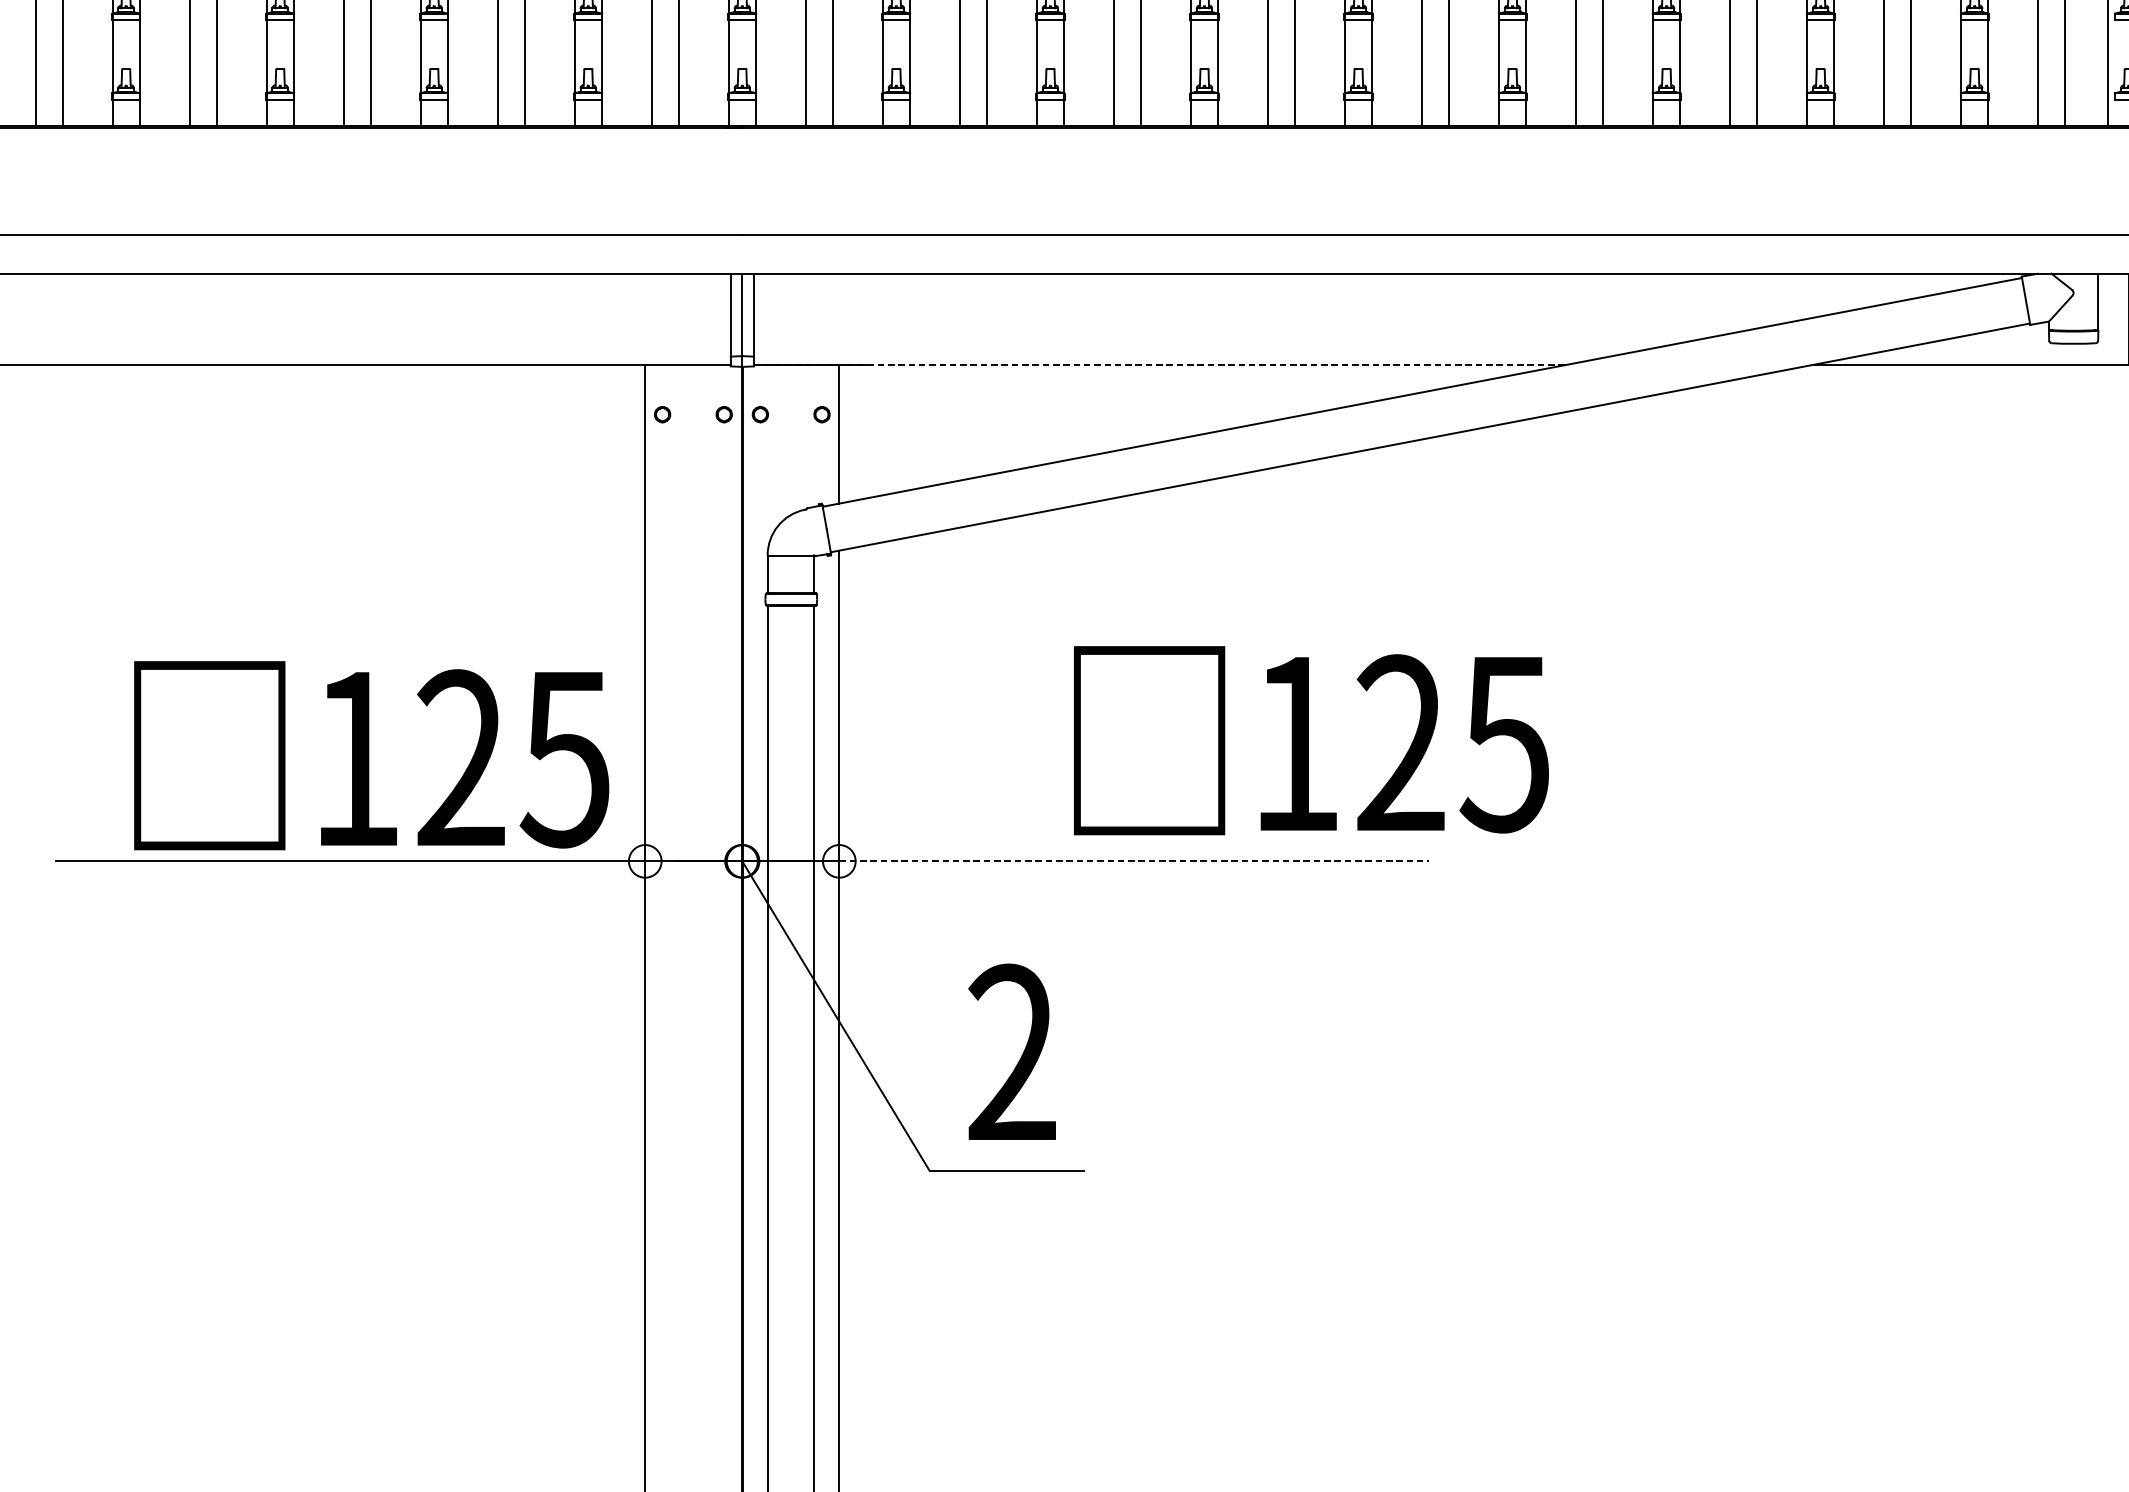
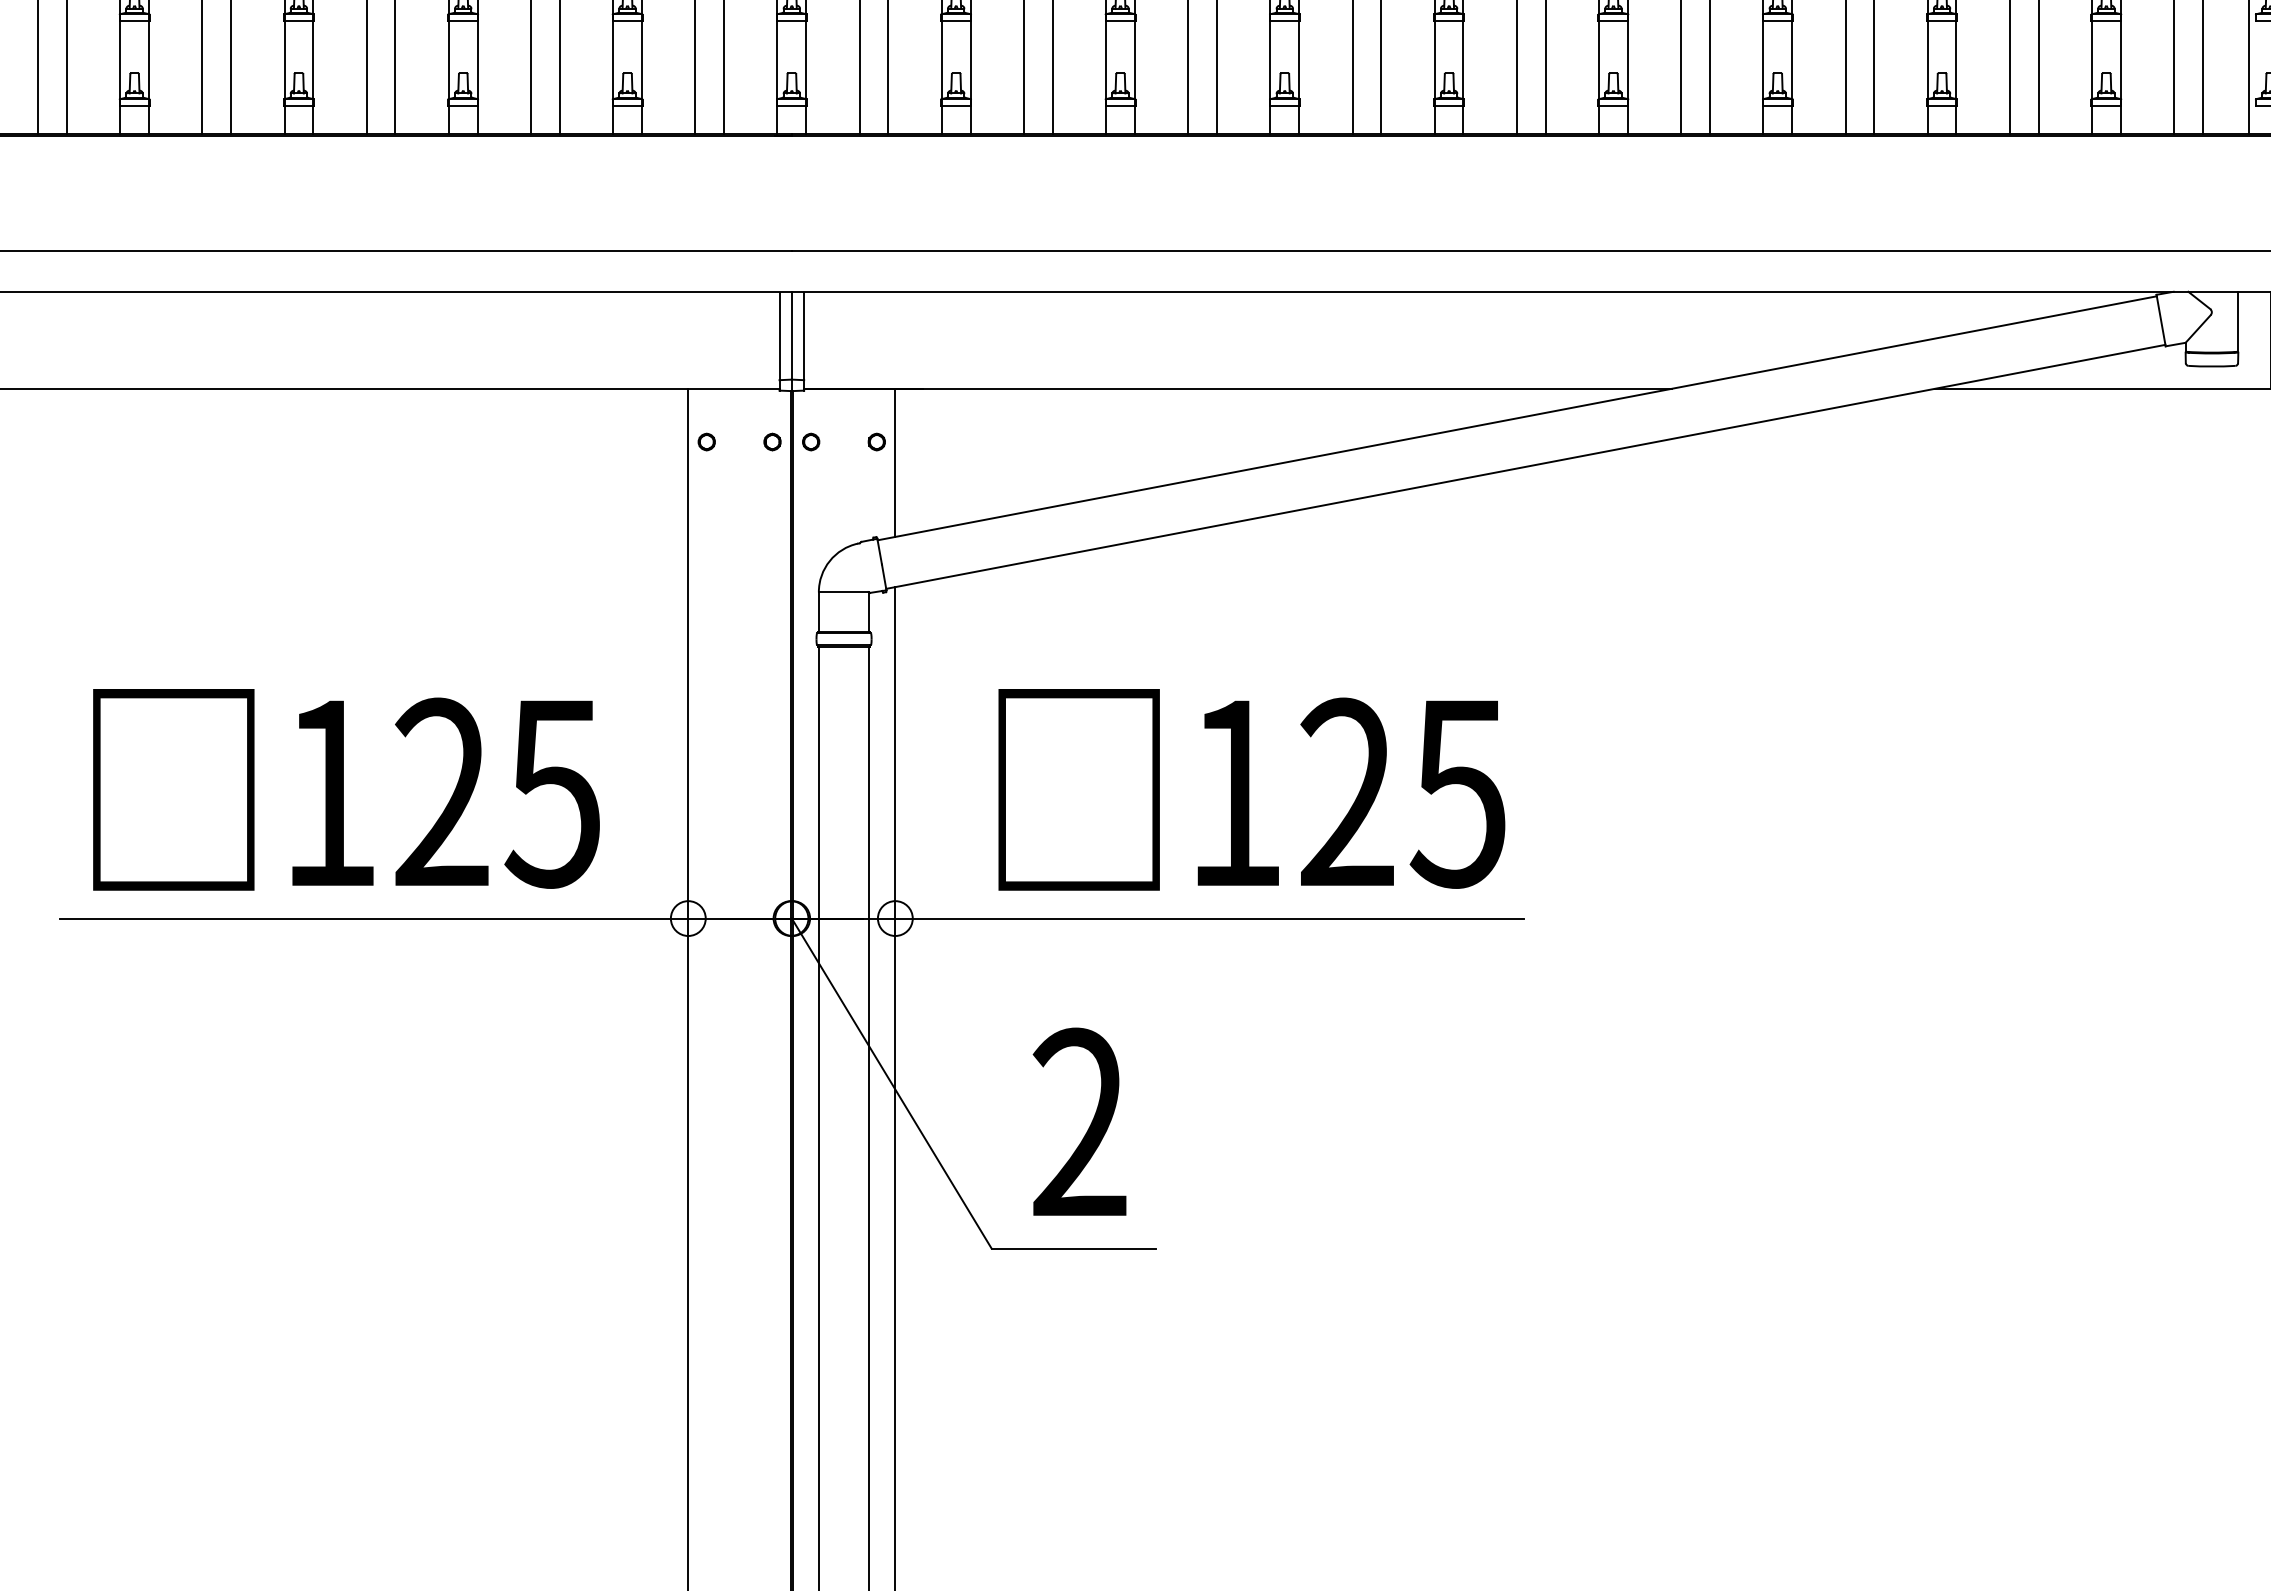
line: (1161, 364) -> (1238, 388), dashed -> solid
text: (1311, 740) -> (1251, 789), moved
text: (371, 755) -> (346, 789), moved
line: (1134, 861) -> (1210, 918), dashed -> solid

